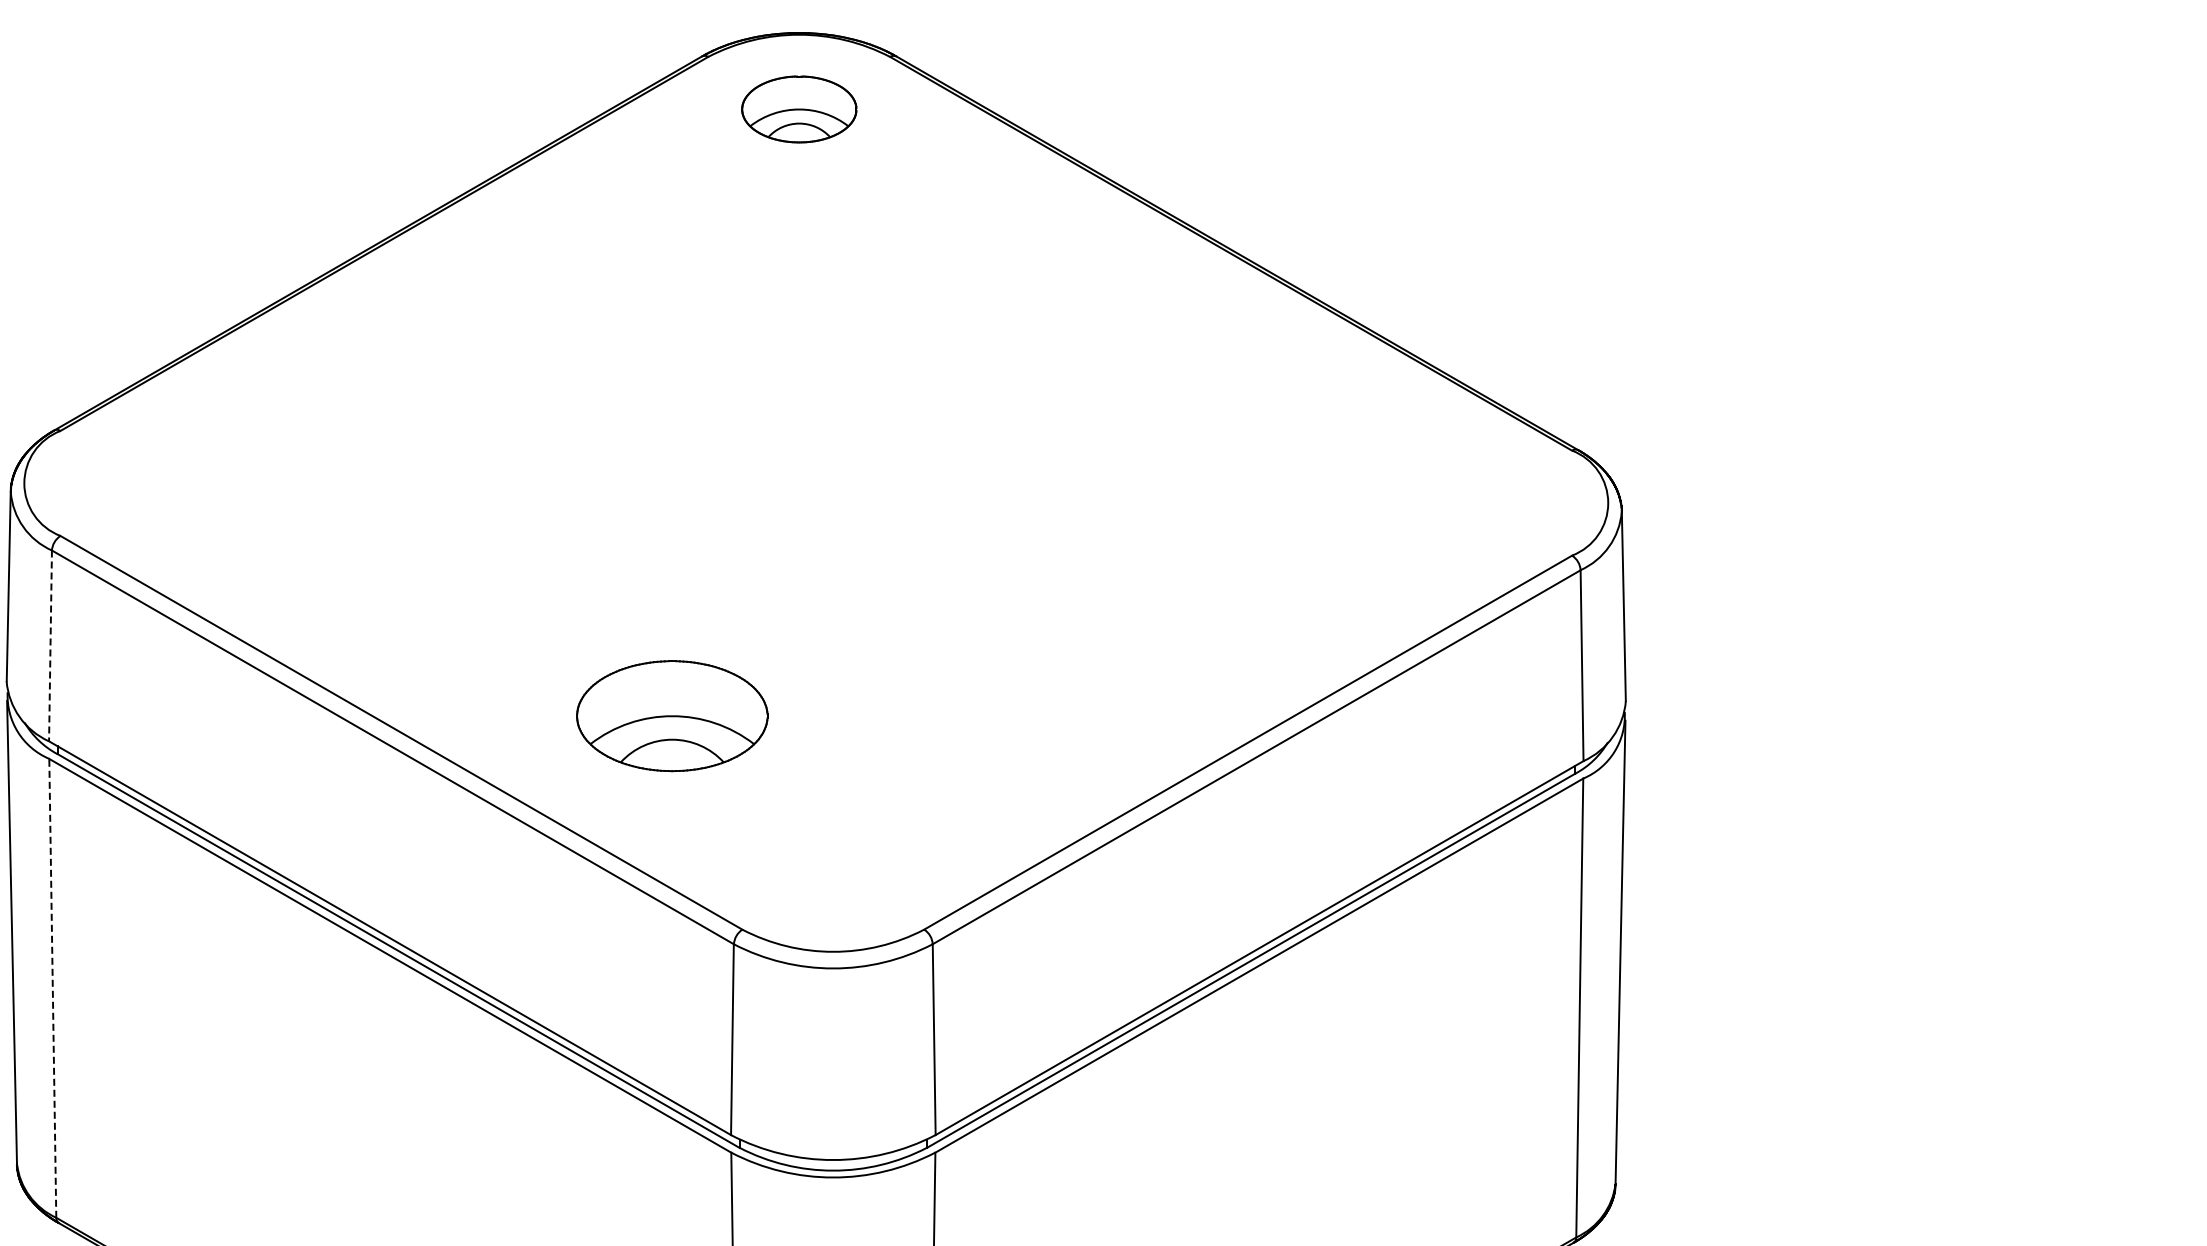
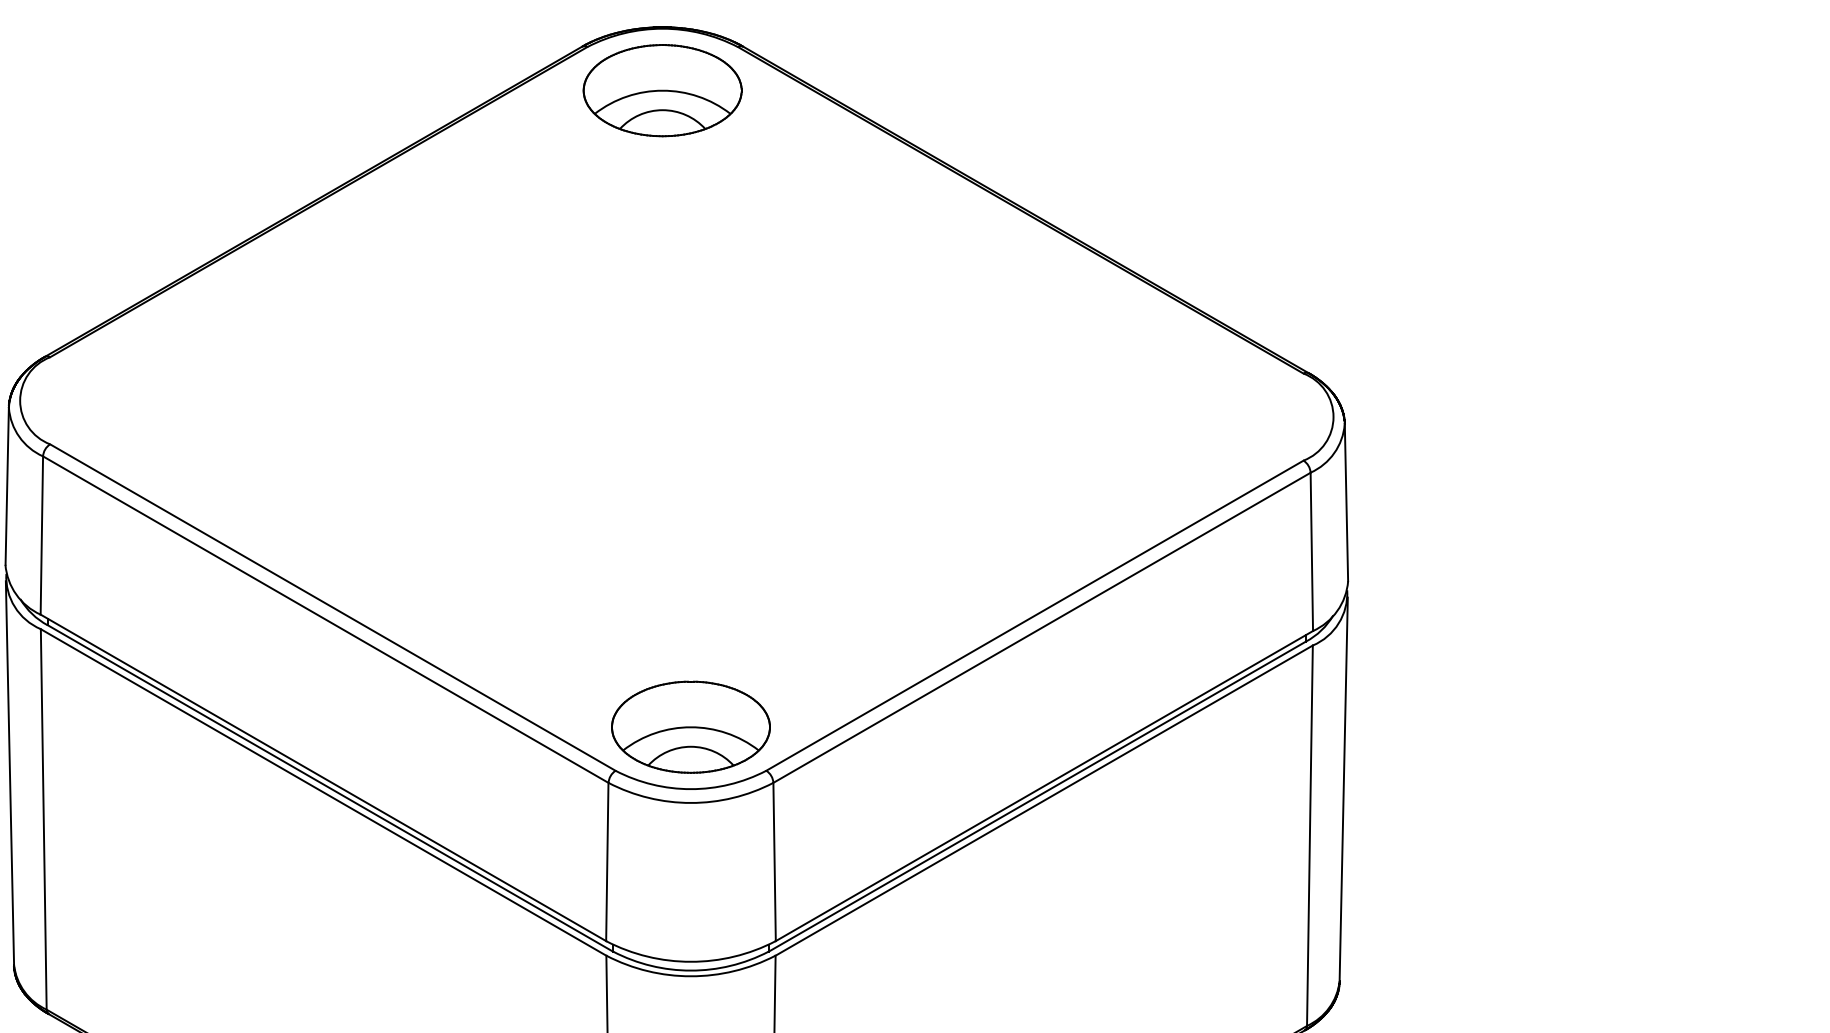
part: (799, 109) -> (662, 90), size x1.67
line: (50, 646) -> (41, 535), dashed -> solid
part: (672, 716) -> (691, 727), moved
line: (52, 987) -> (43, 818), dashed -> solid

